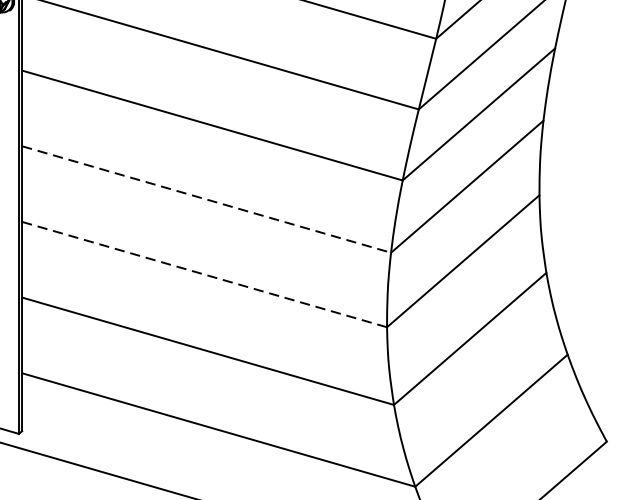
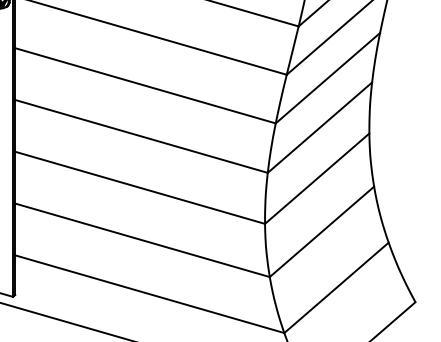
line: (206, 199) -> (141, 136), dashed -> solid
line: (205, 274) -> (140, 187), dashed -> solid

